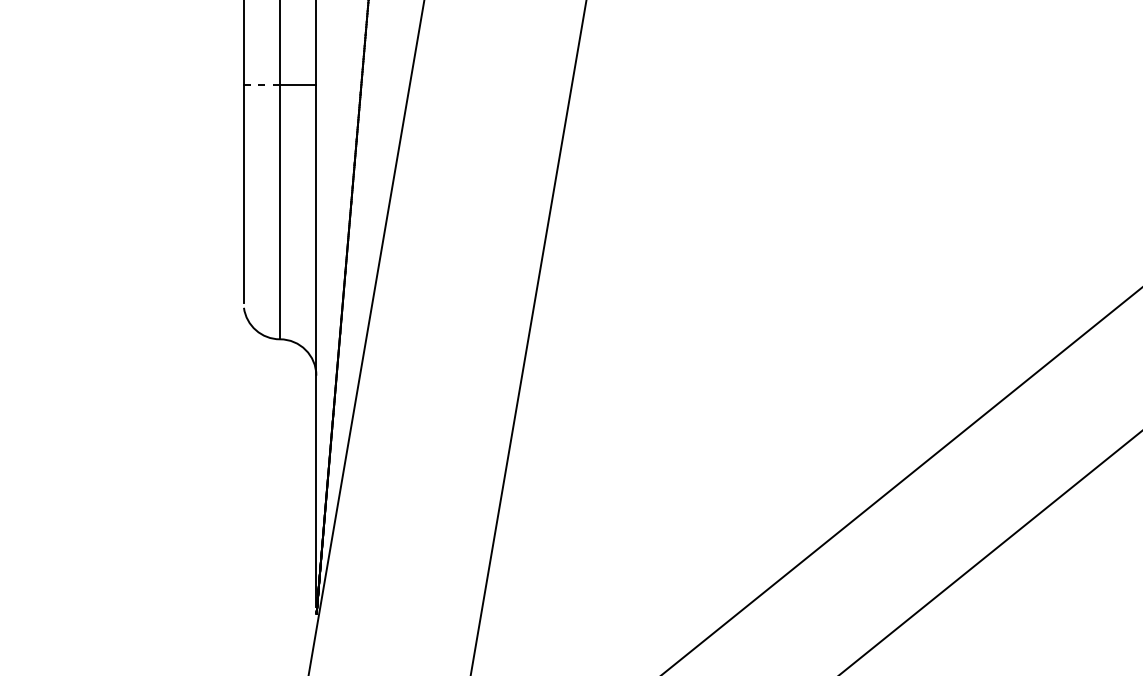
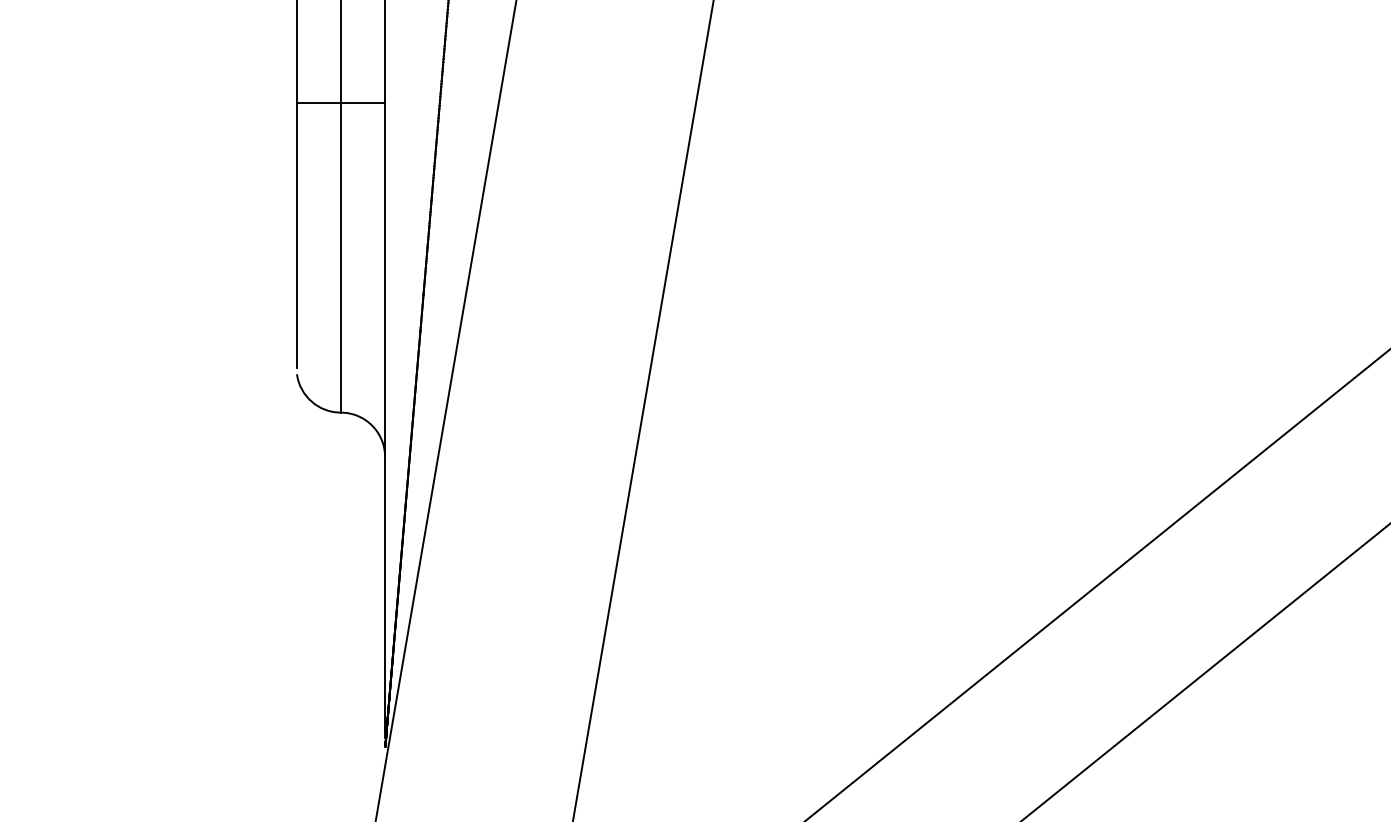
line: (262, 84) -> (319, 102), dashed -> solid

